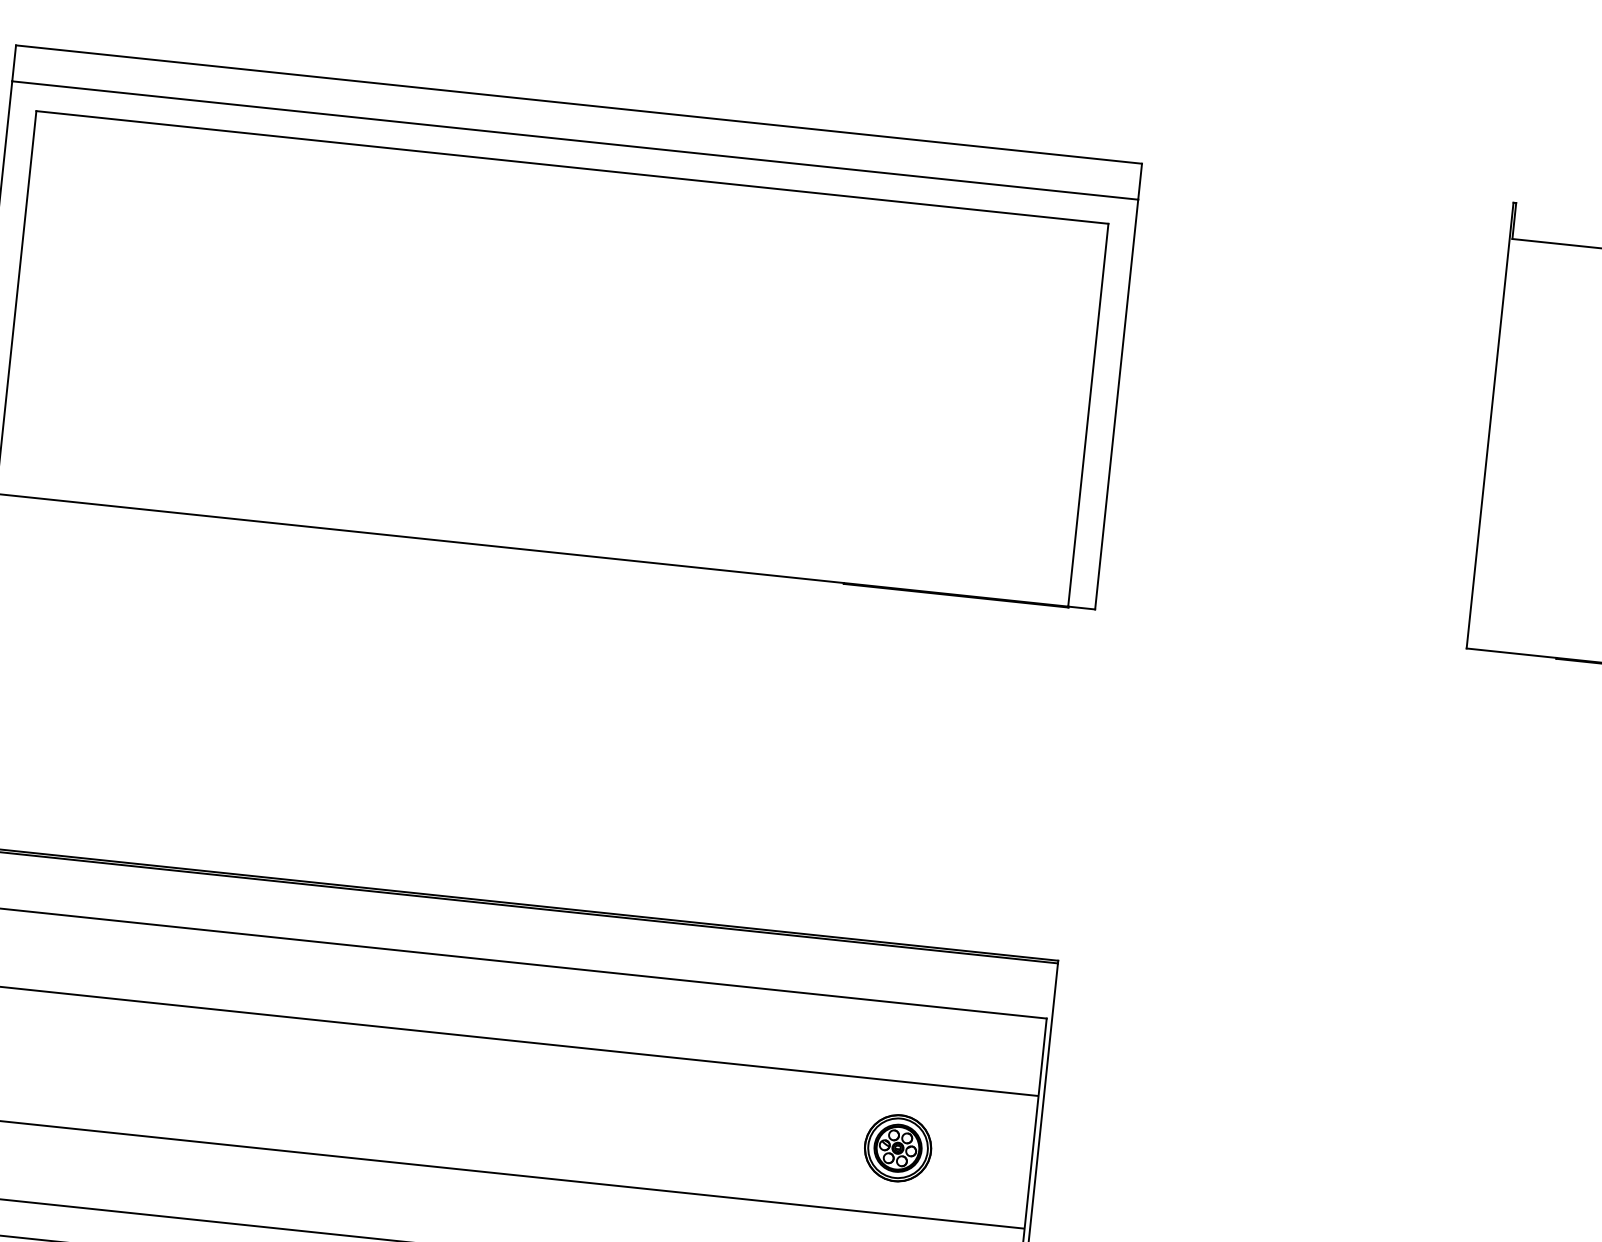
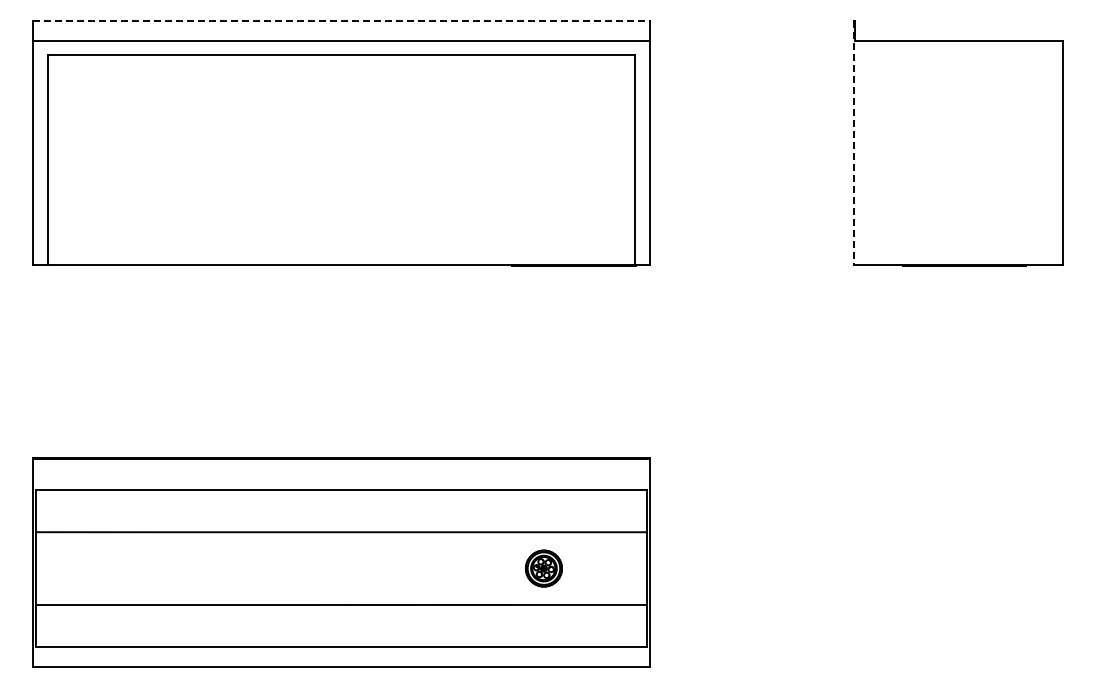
line: (579, 103) -> (341, 20), solid -> dashed
line: (1489, 426) -> (853, 143), solid -> dashed
part: (897, 1148) -> (543, 568), moved

